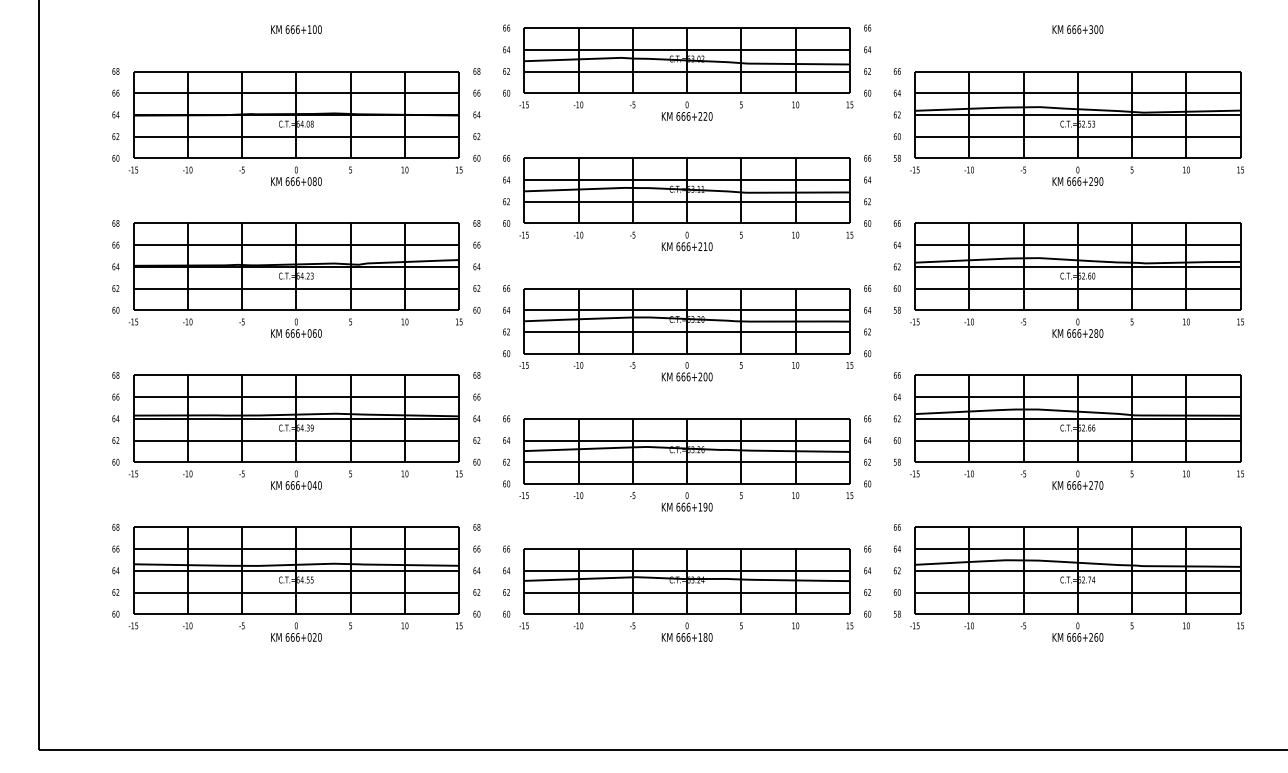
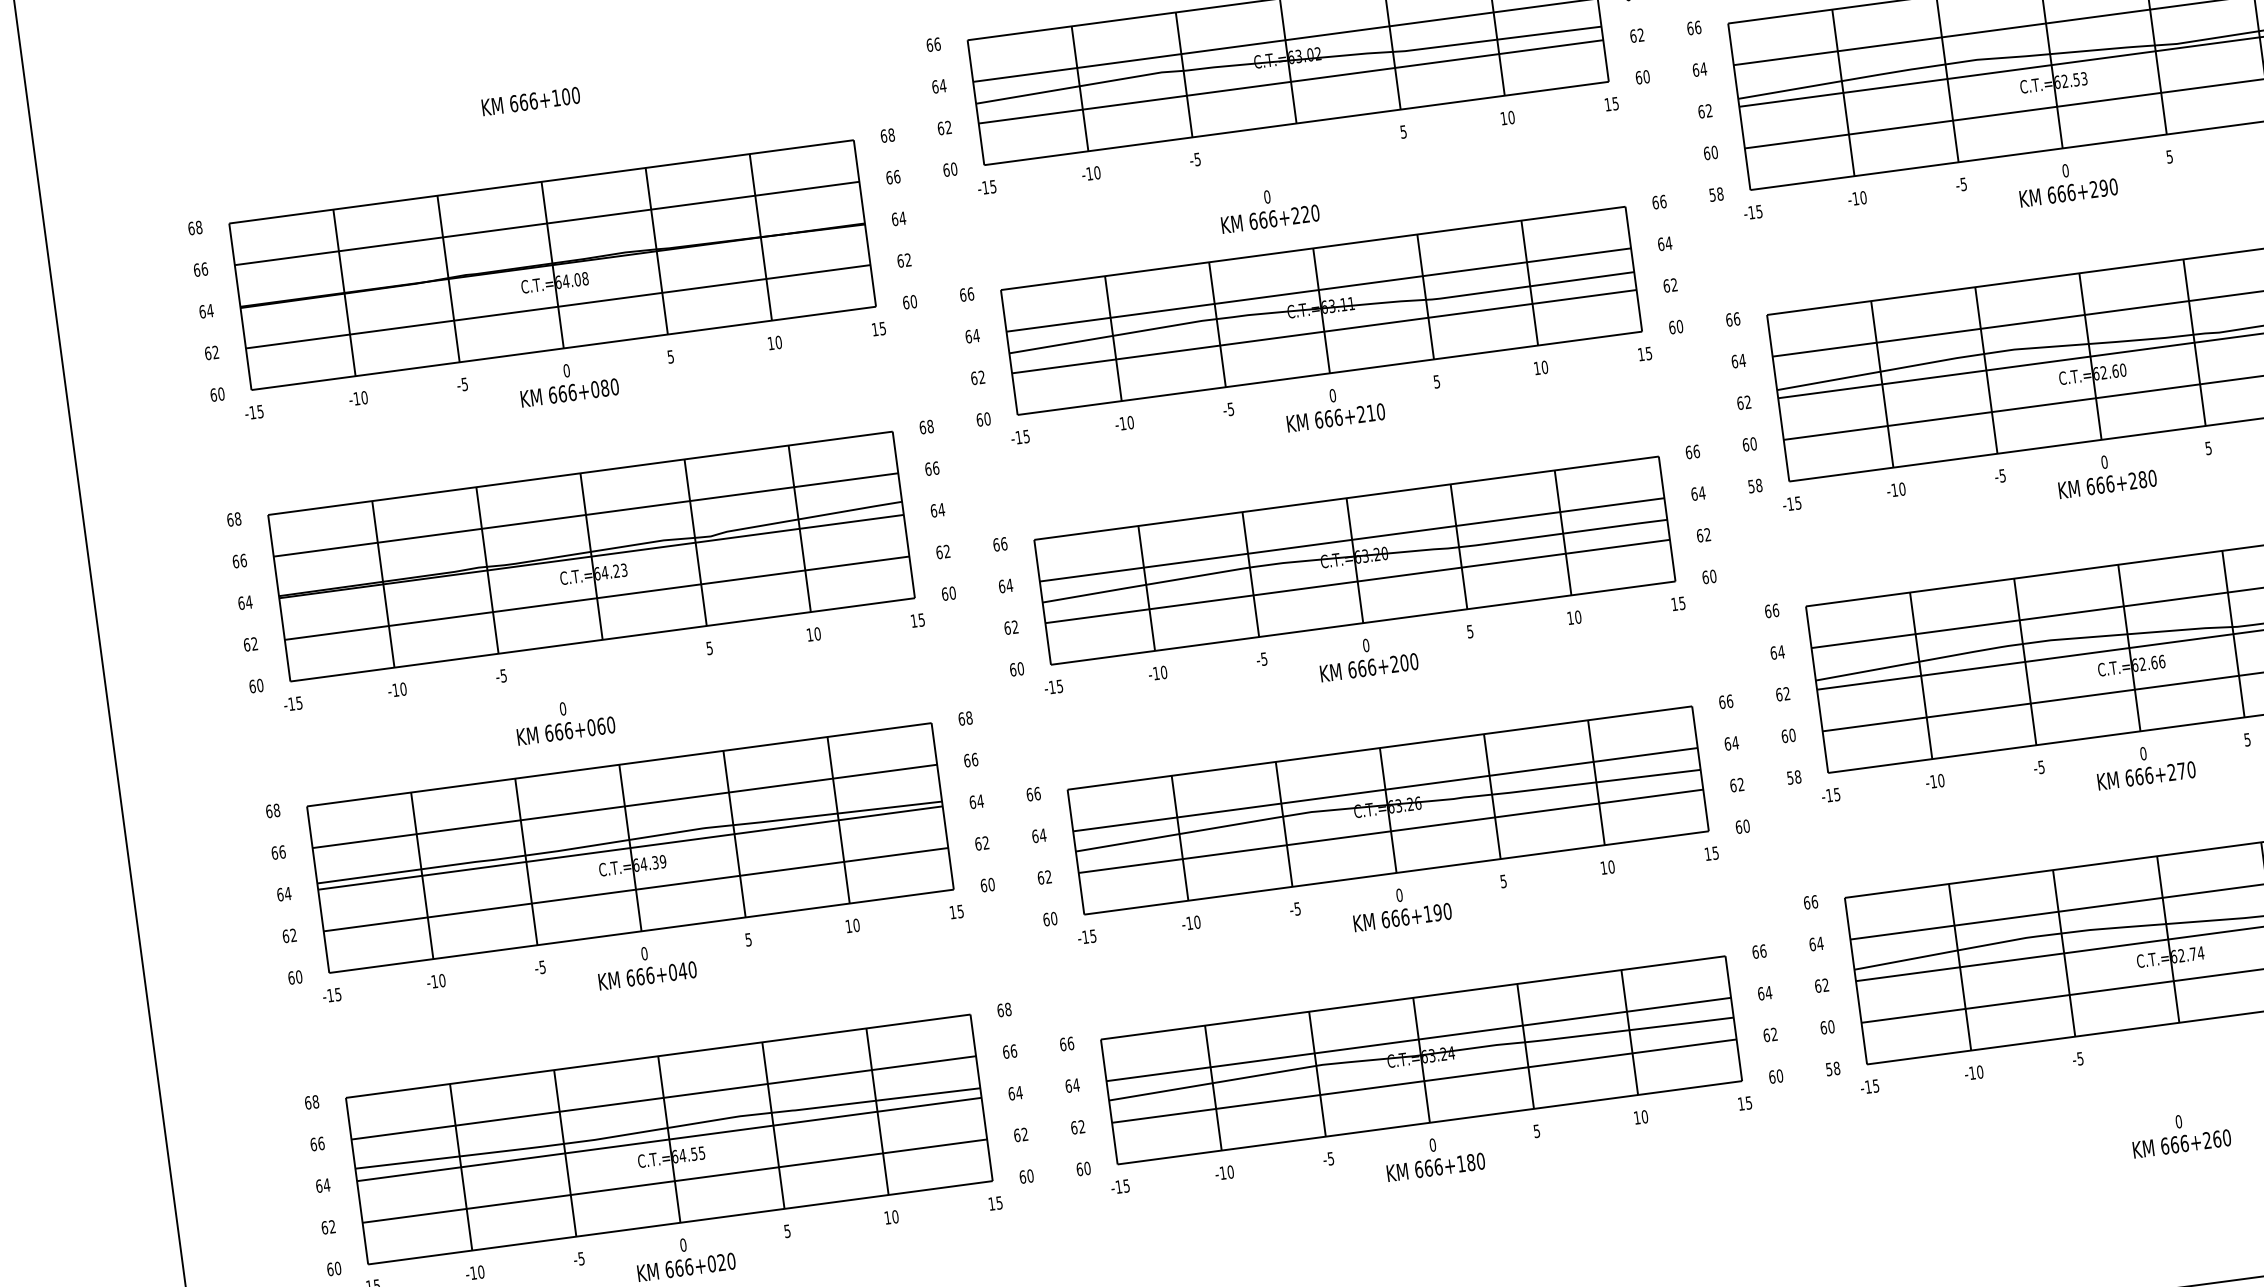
text: (686, 110) -> (1267, 207), moved
text: (296, 327) -> (564, 719), moved
text: (1077, 631) -> (2179, 1132), moved

